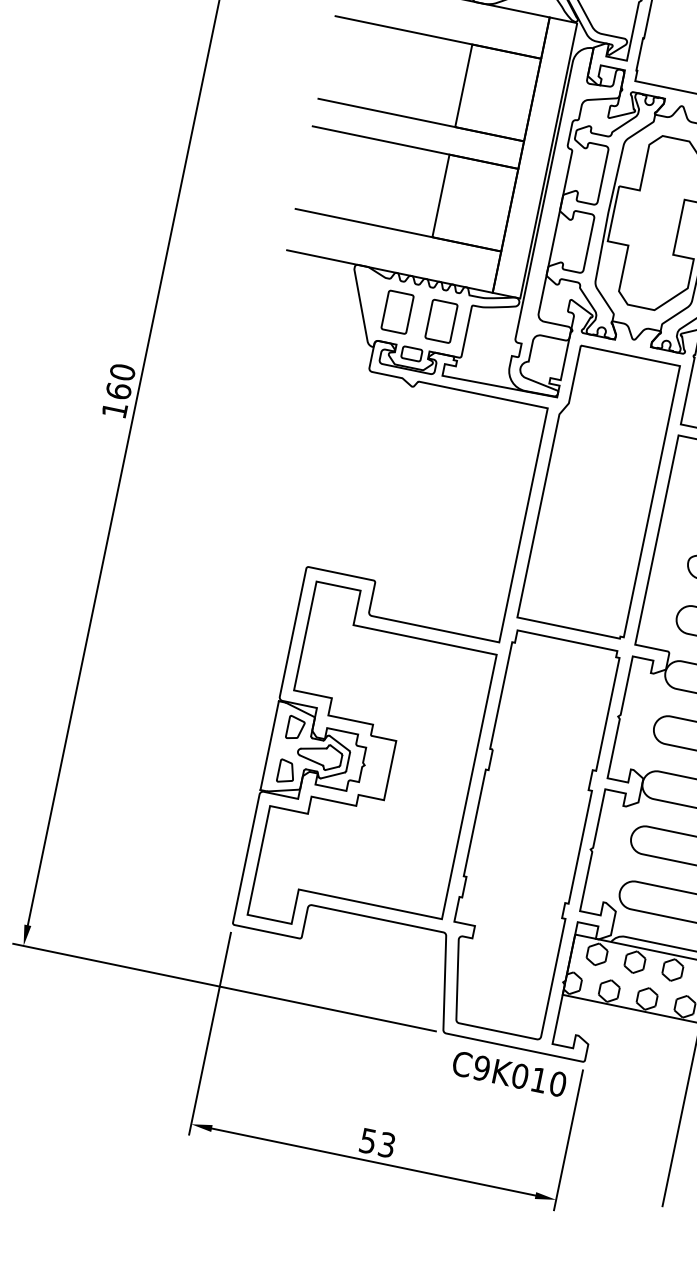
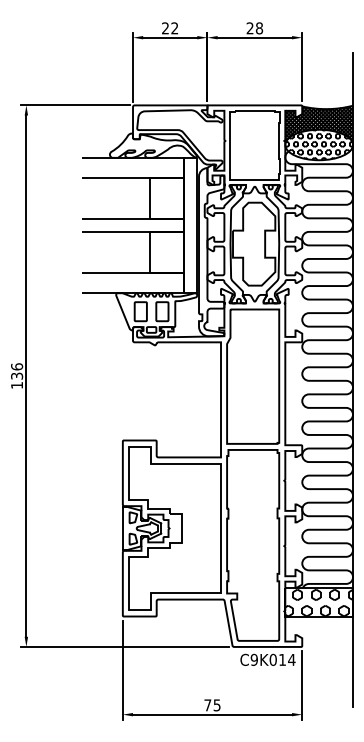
text: (121, 381) -> (17, 371), 160 -> 136
text: (557, 1083) -> (291, 659), C9K010 -> C9K014
text: (377, 1143) -> (212, 705), 53 -> 75

